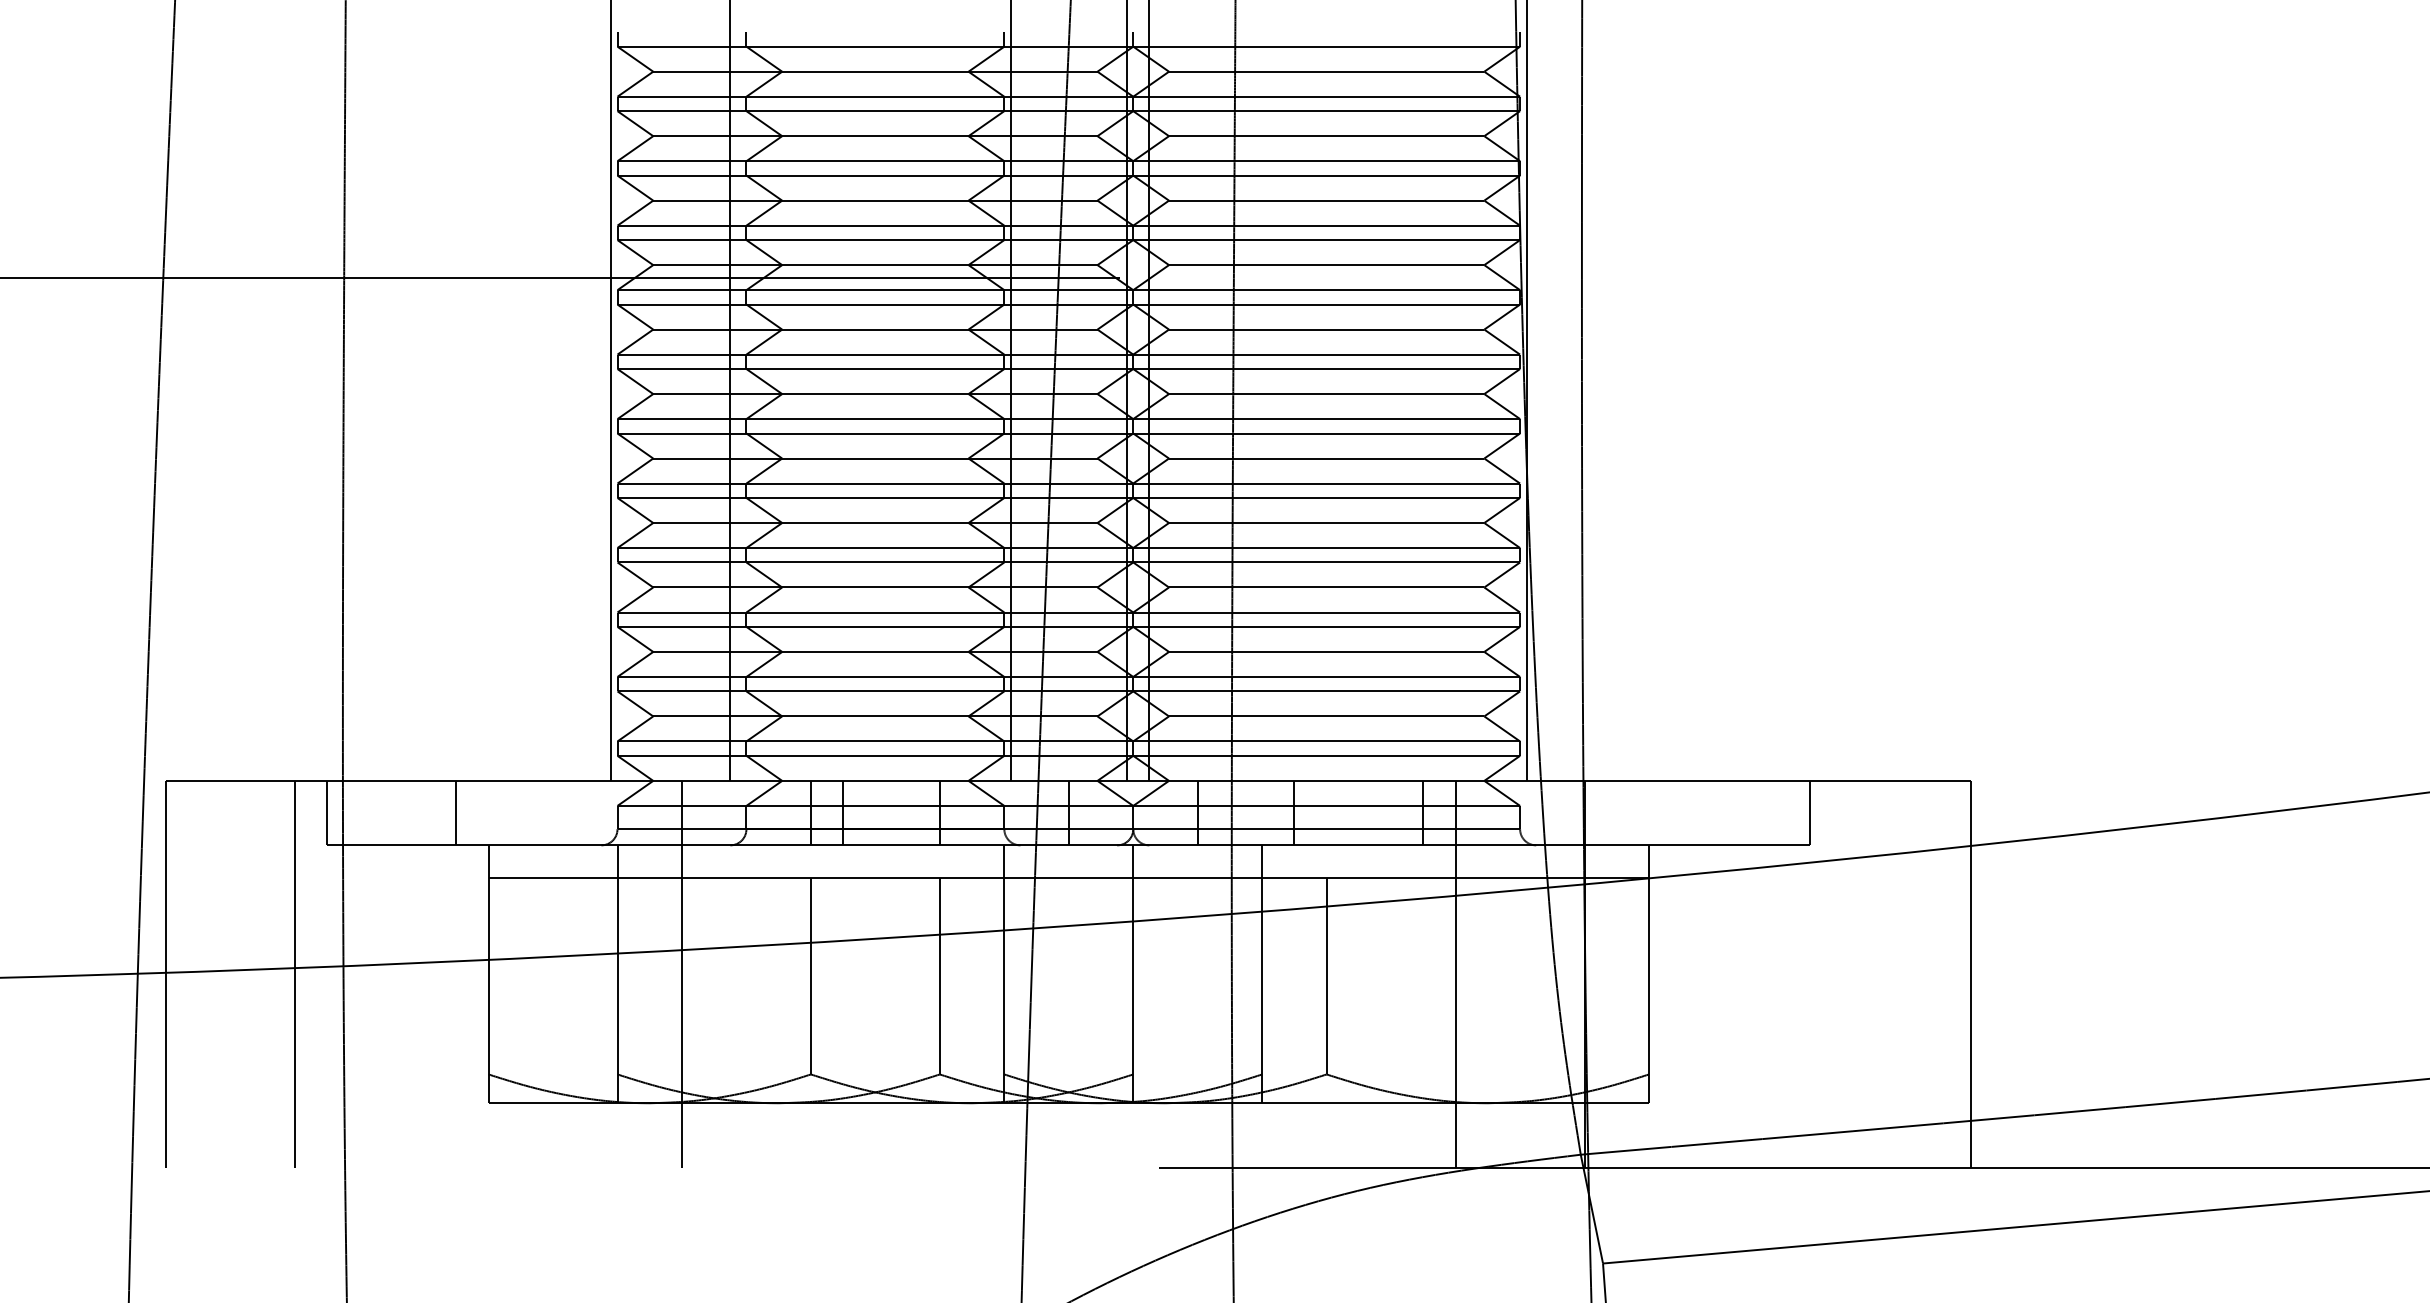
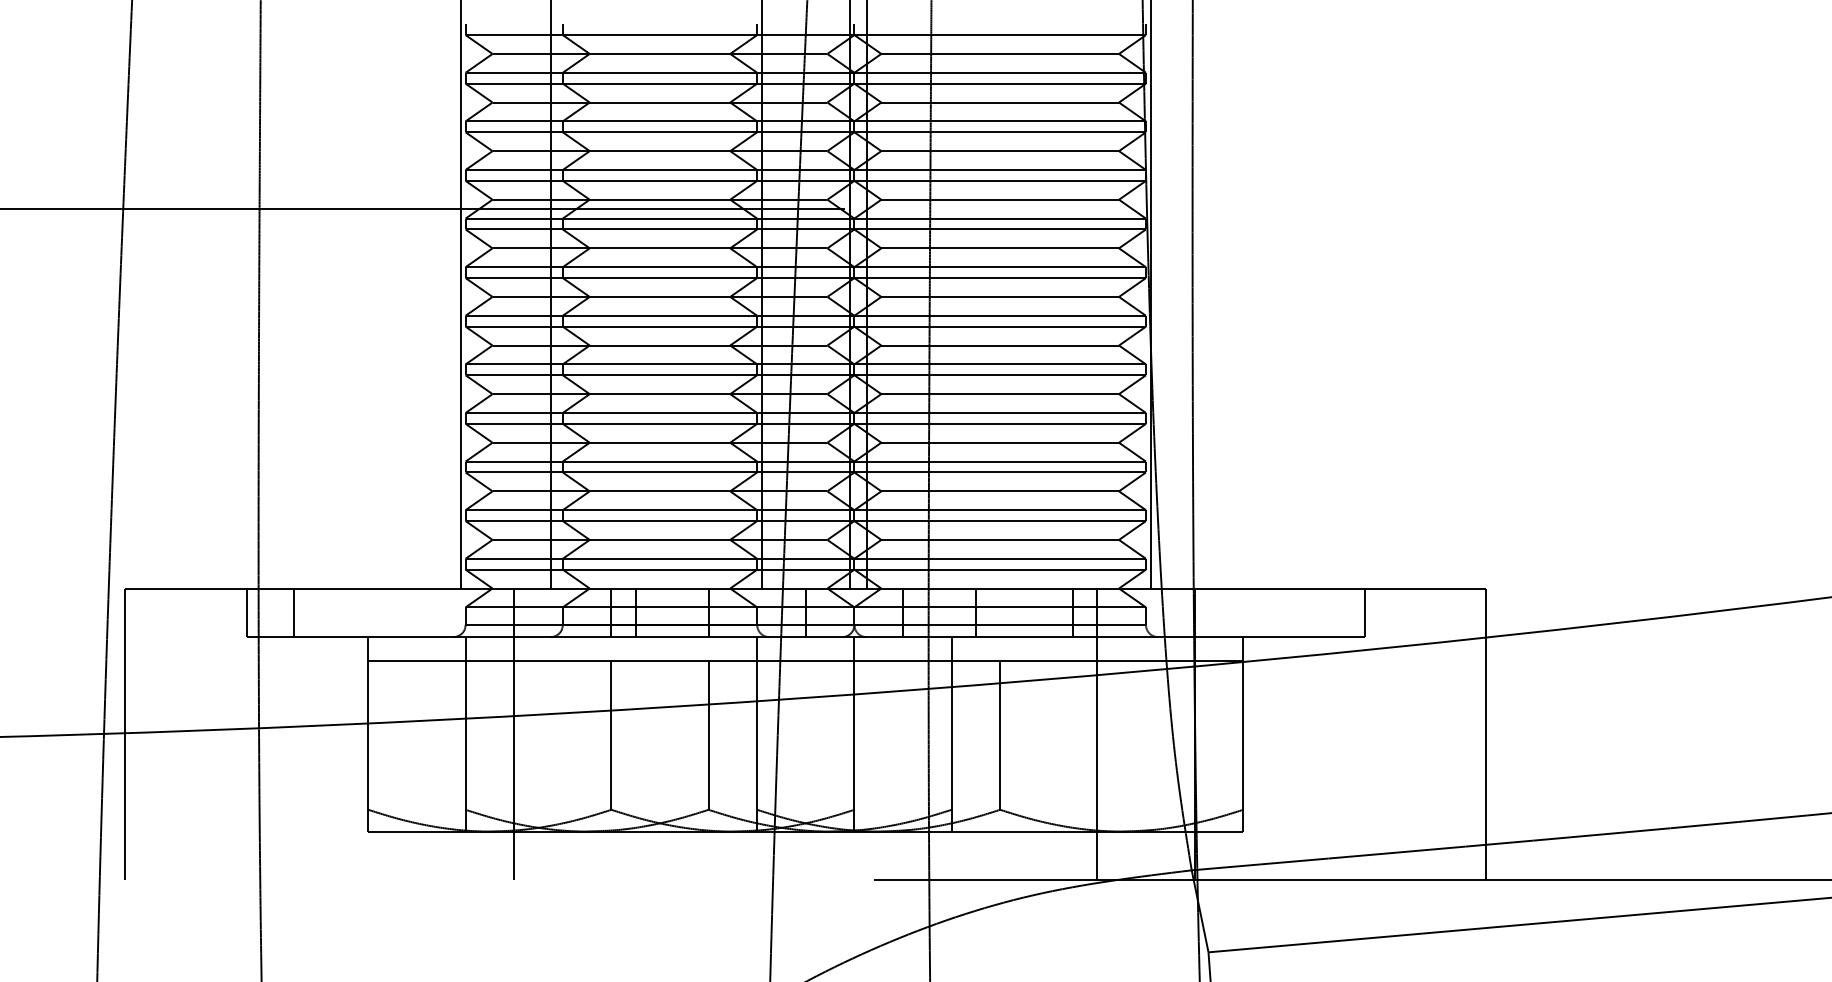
line: (456, 812) -> (294, 612), moved
line: (295, 974) -> (222, 734), removed

